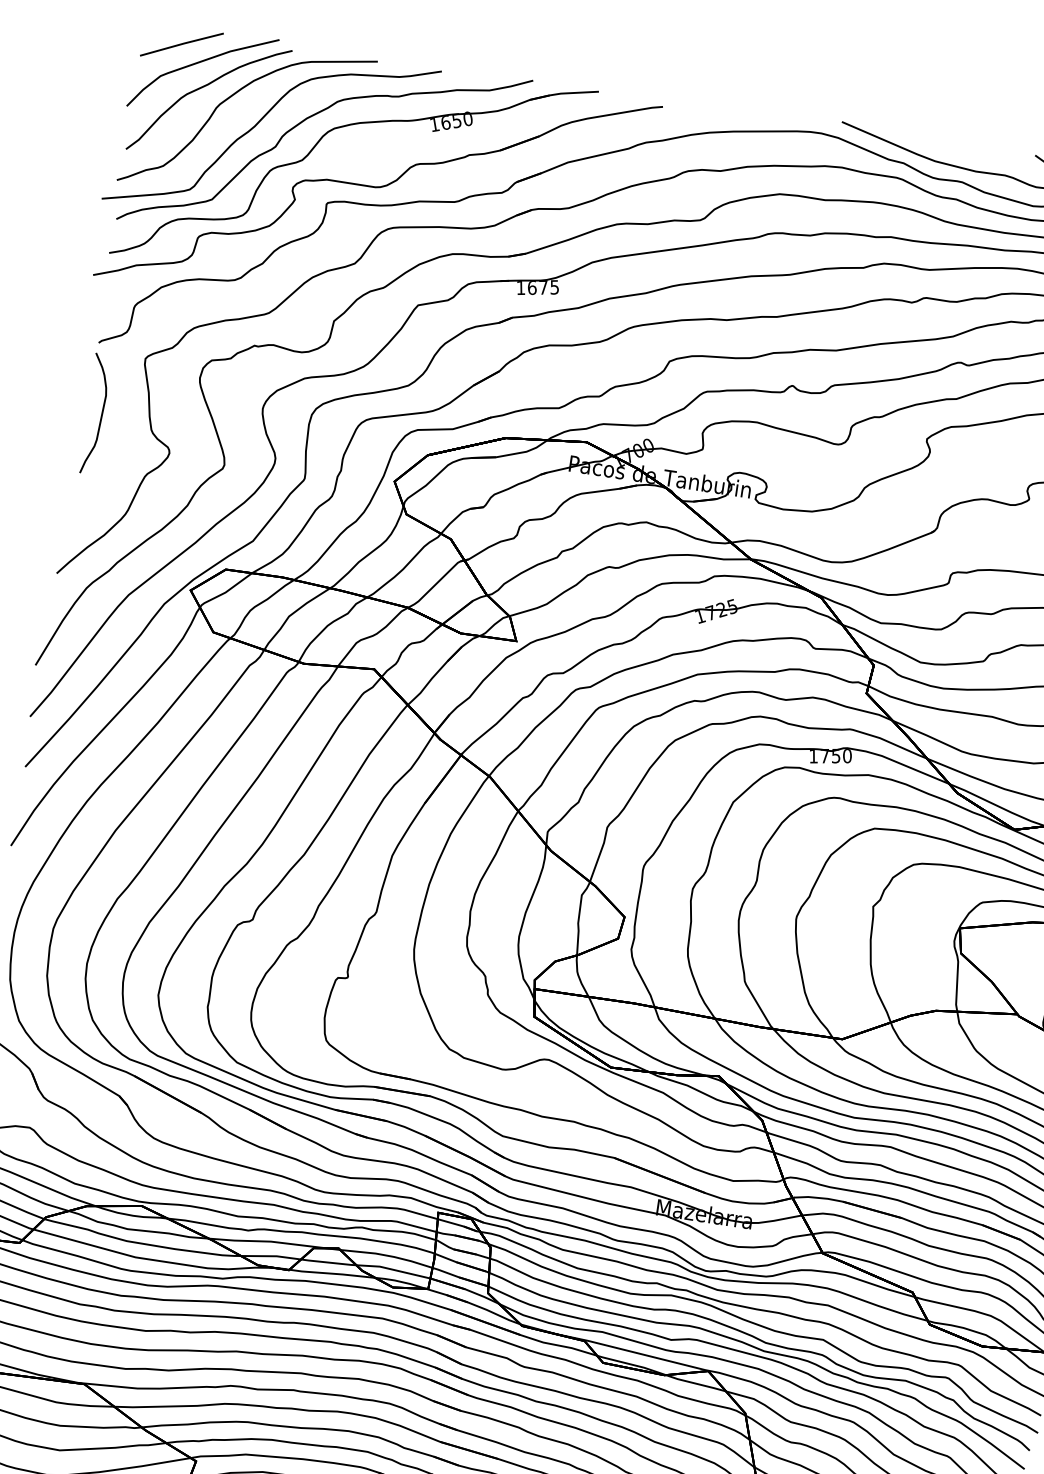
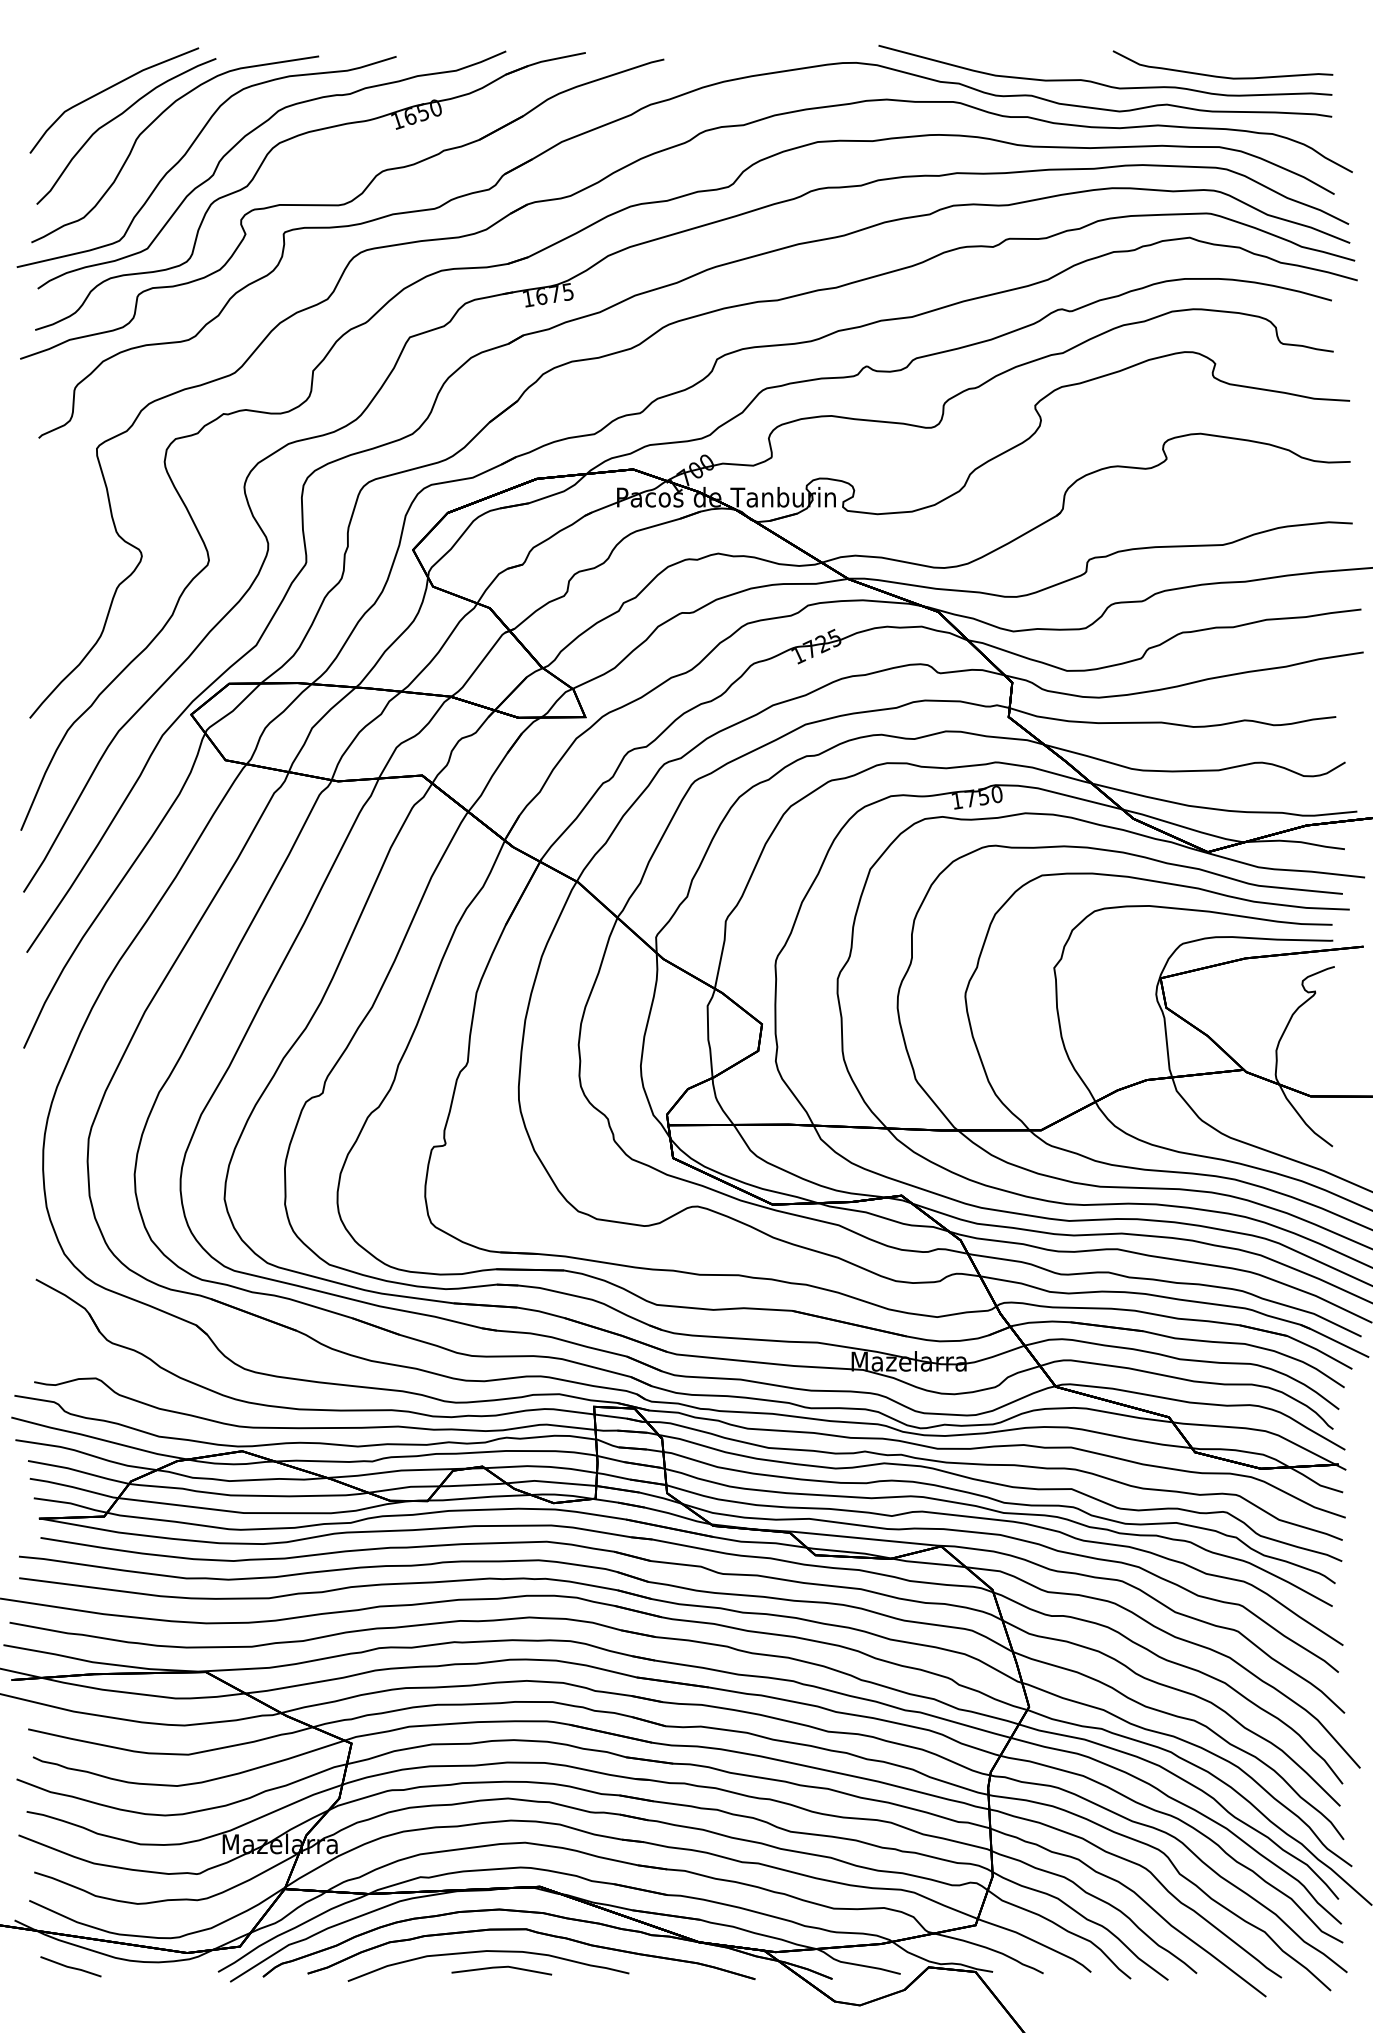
line: (182, 44) -> (84, 70), removed
curve: (101, 414) -> (54, 522), removed

